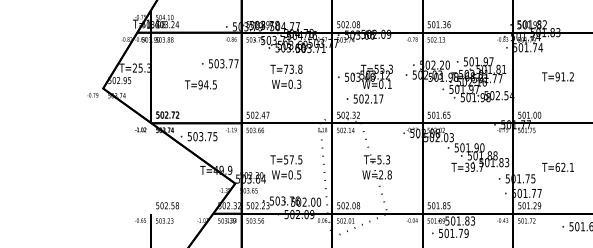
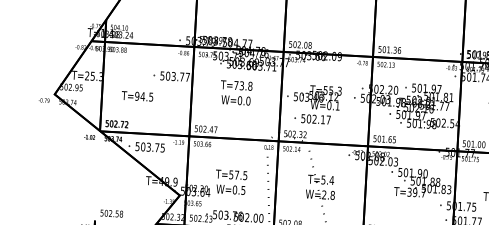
text: (299, 83) -> (248, 100), W=0.3 -> W=0.0
text: (200, 84) -> (137, 96), moved
text: (387, 159) -> (331, 180), T=5.3 -> T=5.4

